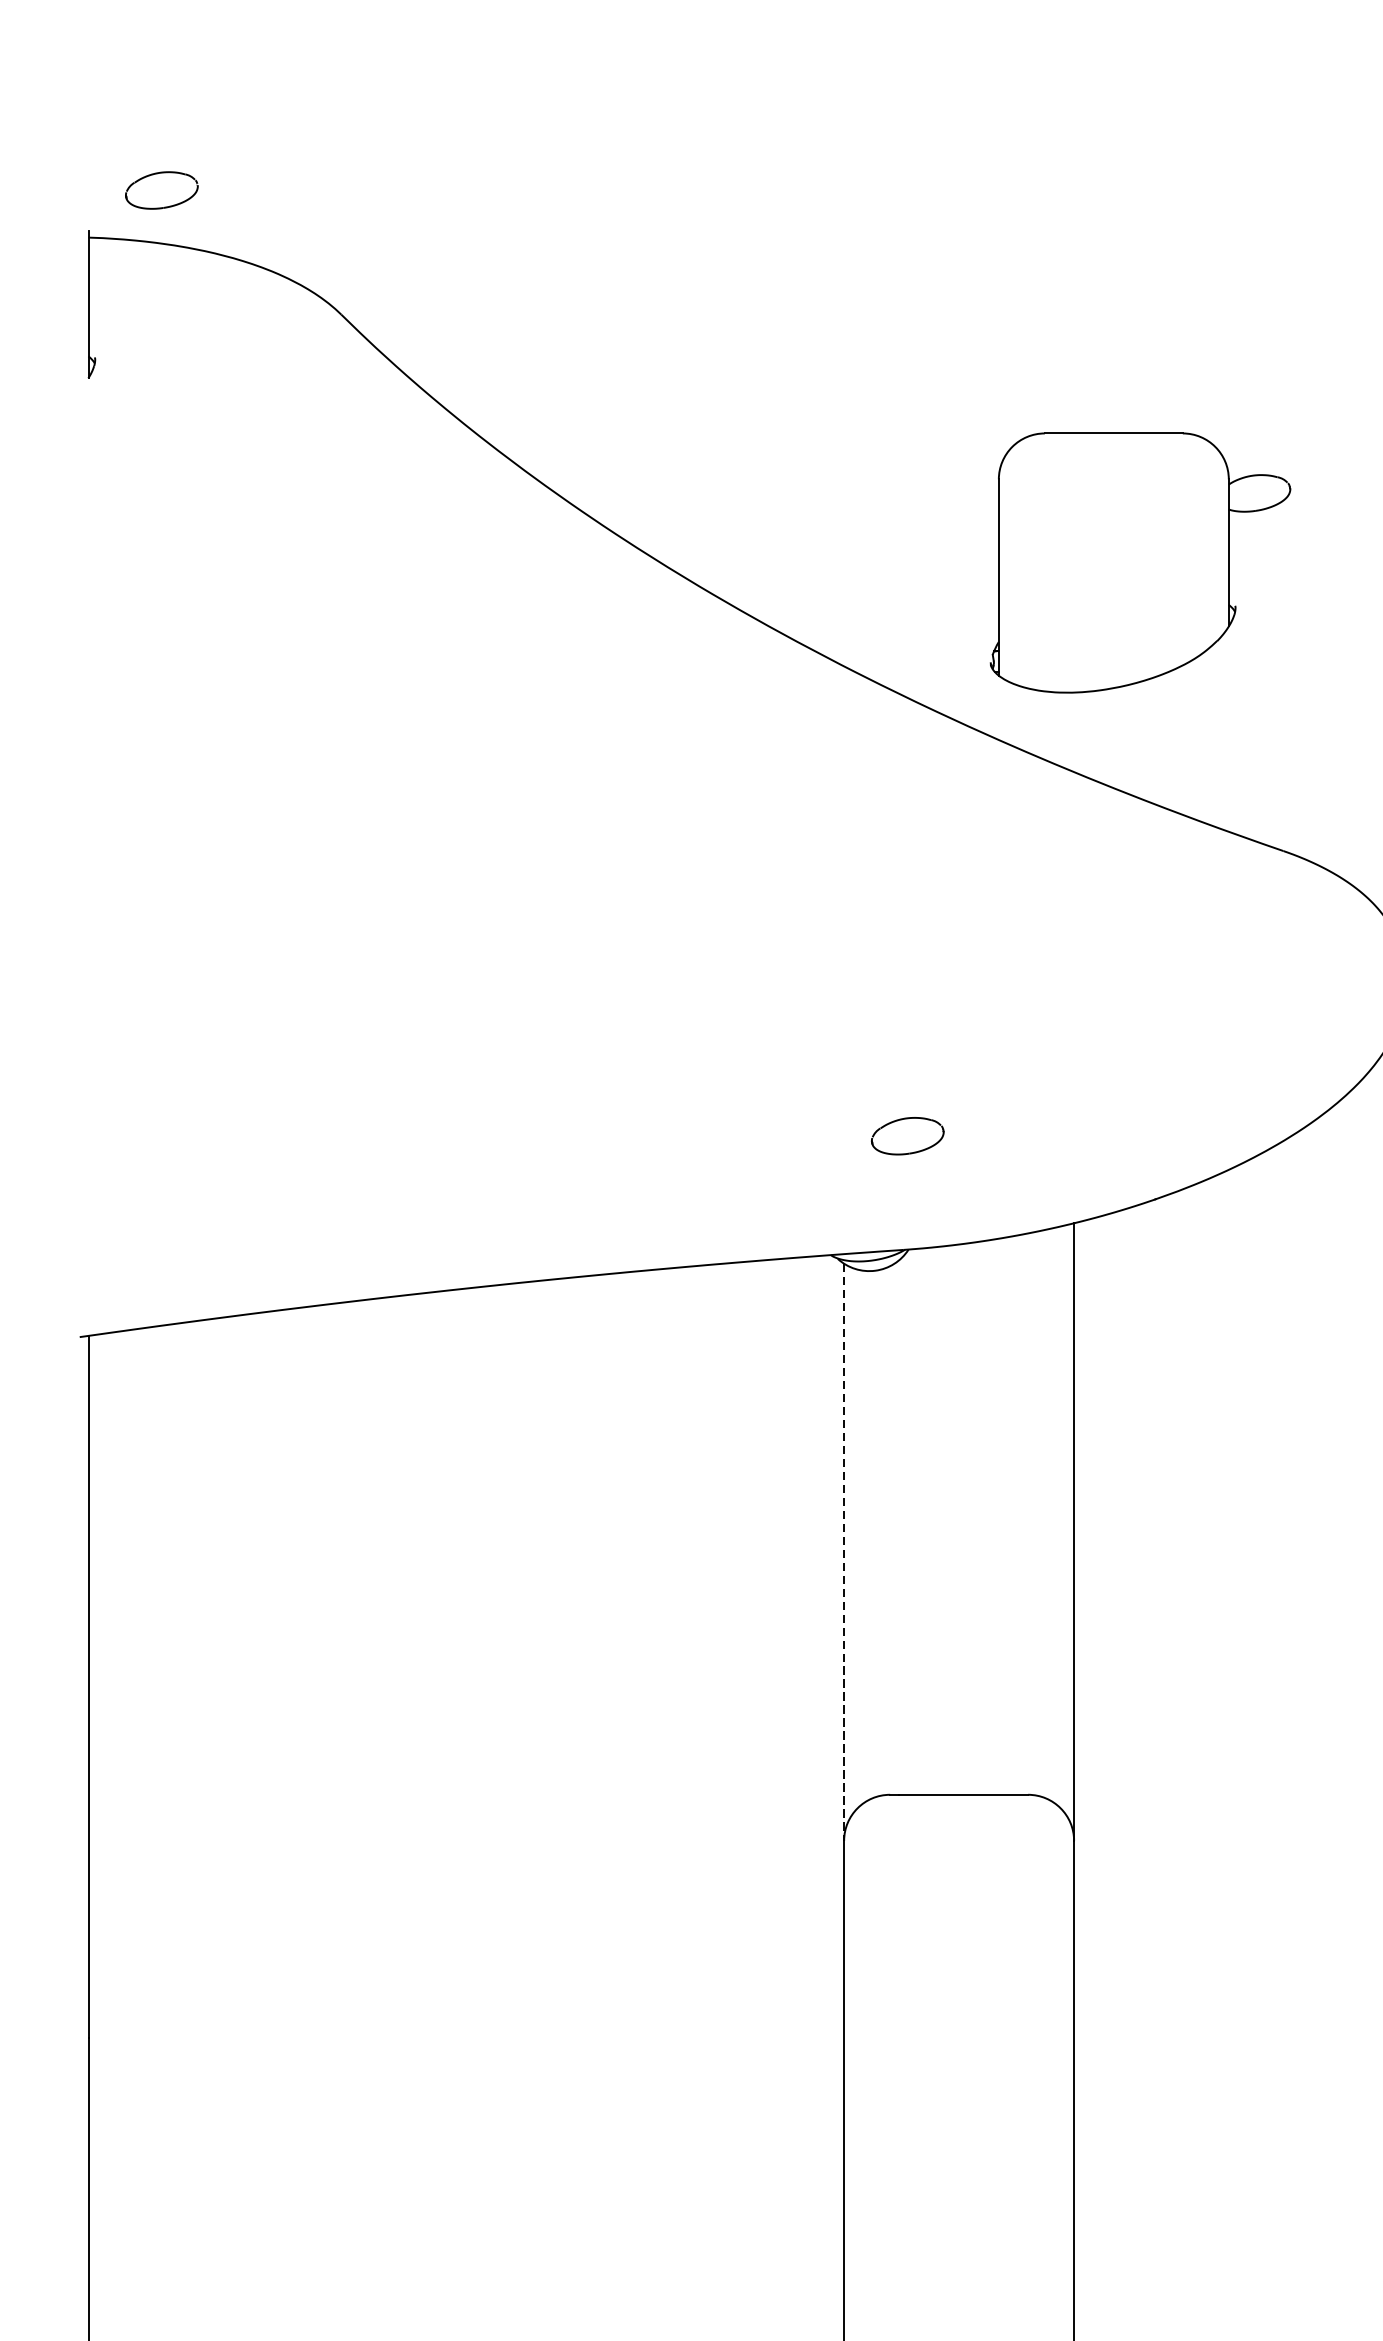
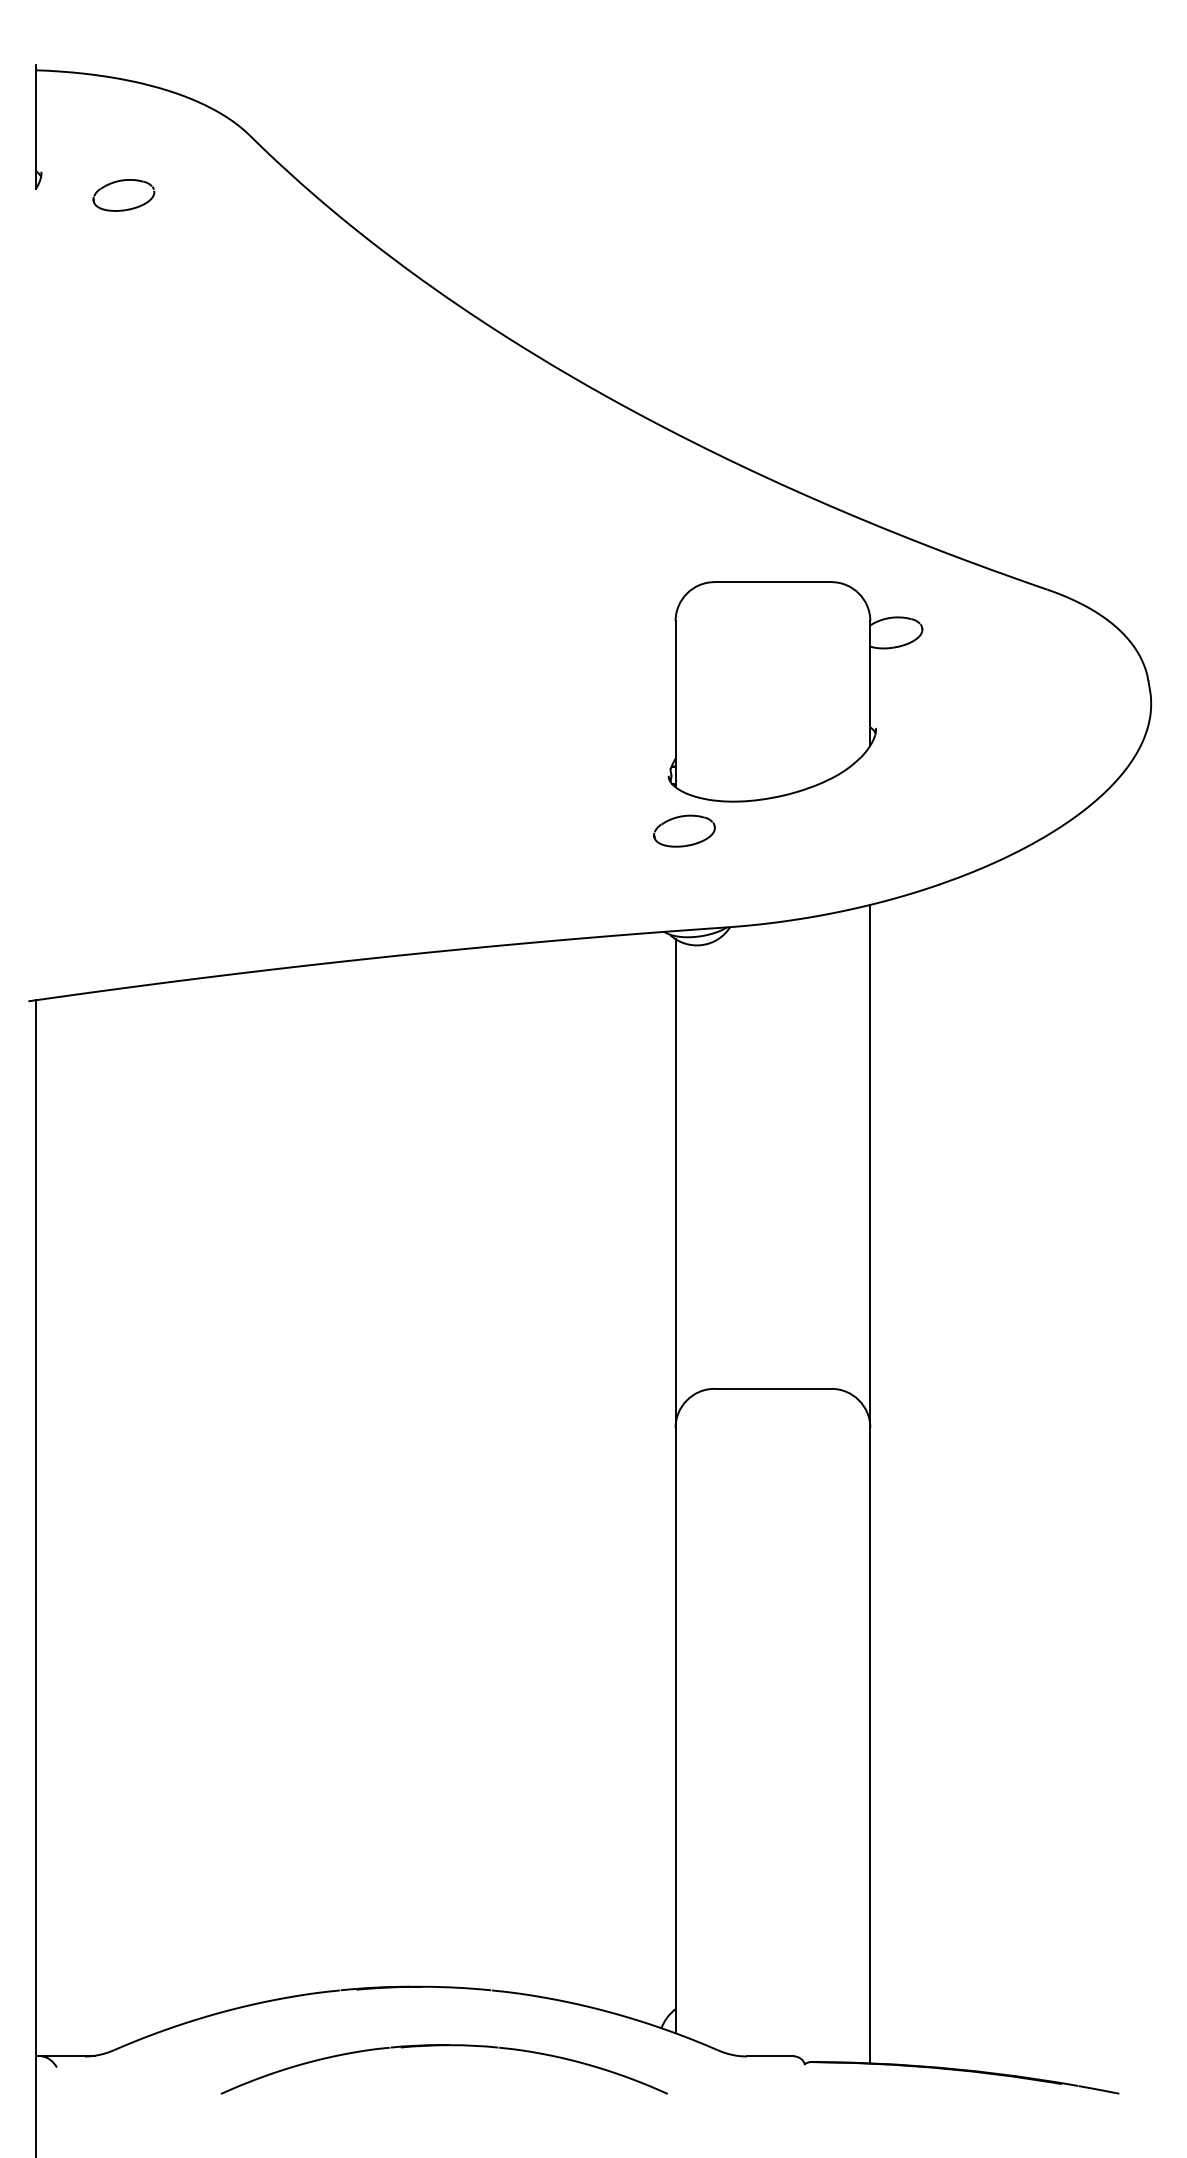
part: (161, 190) -> (123, 195), moved
part: (1140, 562) -> (795, 691), moved
part: (907, 1135) -> (684, 830), moved
line: (844, 1553) -> (675, 1184), dashed -> solid

